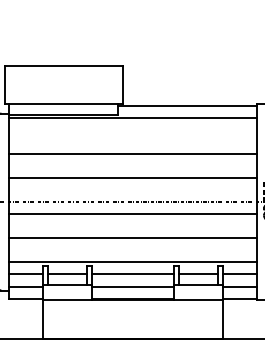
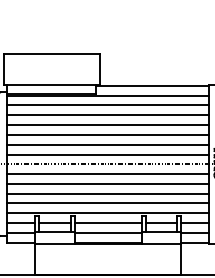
line: (132, 129) -> (107, 105), added
line: (132, 142) -> (107, 115), added
line: (132, 165) -> (107, 134), added
line: (132, 190) -> (107, 154), added
line: (132, 225) -> (107, 183), added
line: (132, 250) -> (107, 203), added

